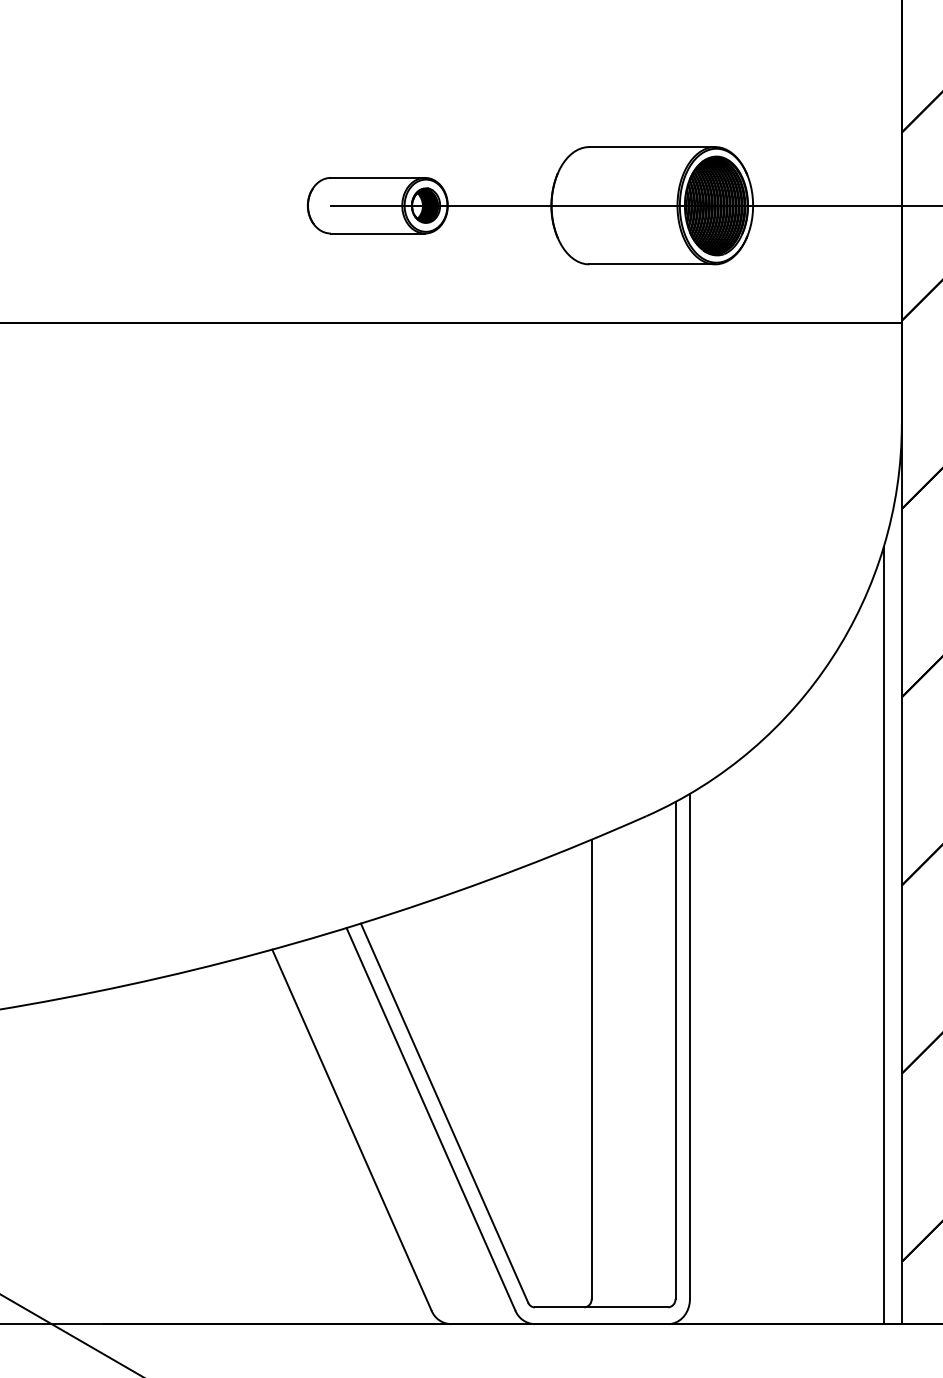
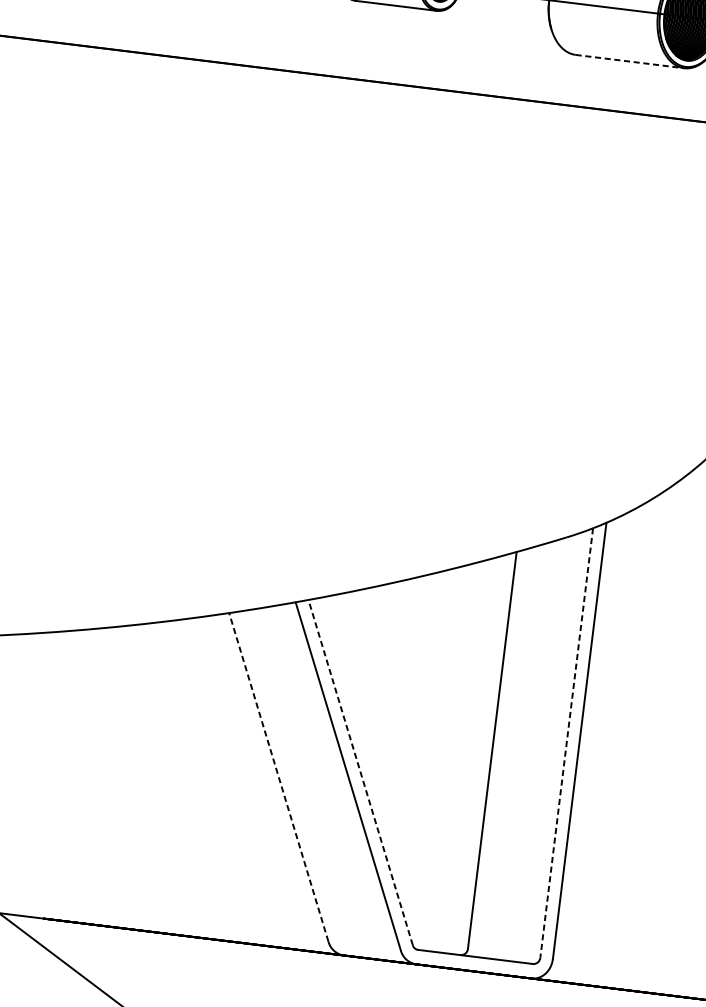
line: (652, 264) -> (630, 61), solid -> dashed
line: (675, 1050) -> (566, 742), solid -> dashed
line: (444, 1112) -> (360, 771), solid -> dashed
line: (351, 1129) -> (278, 776), solid -> dashed

